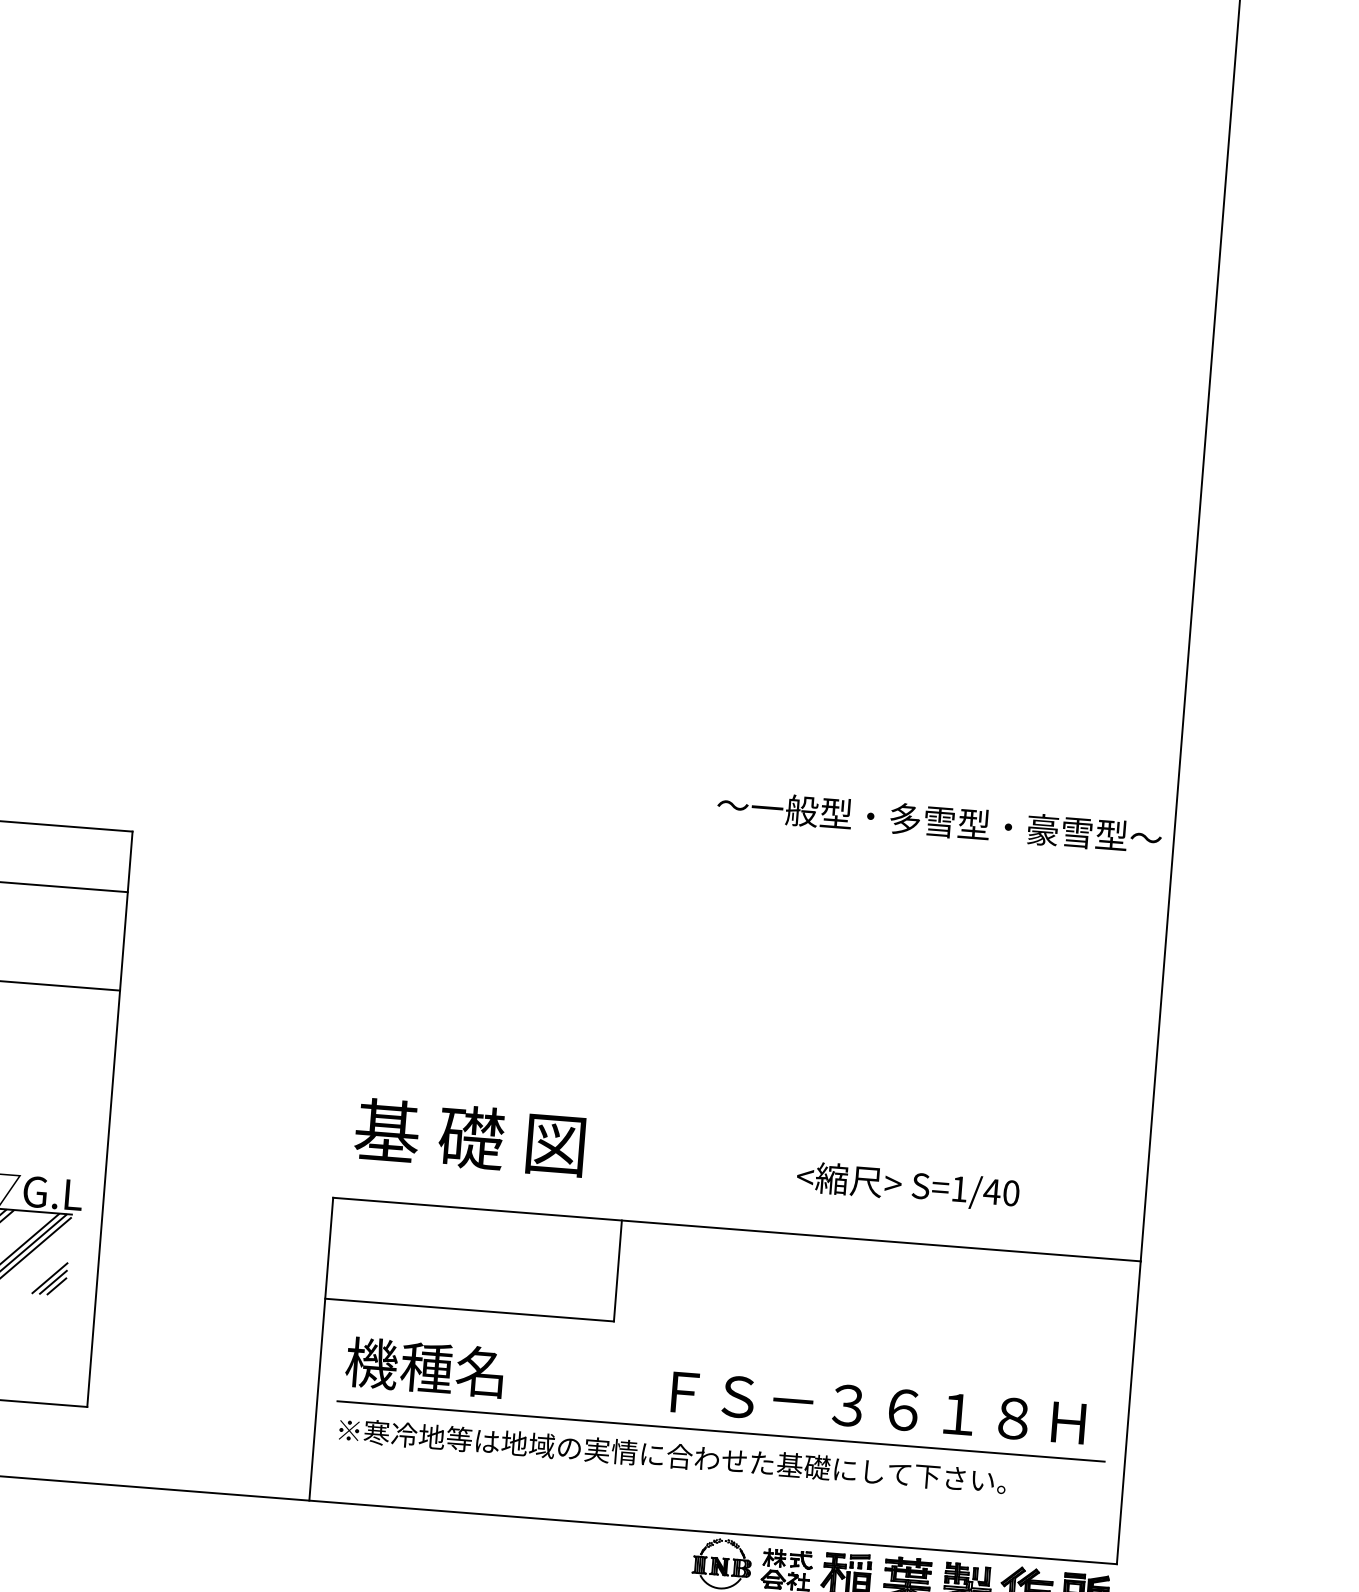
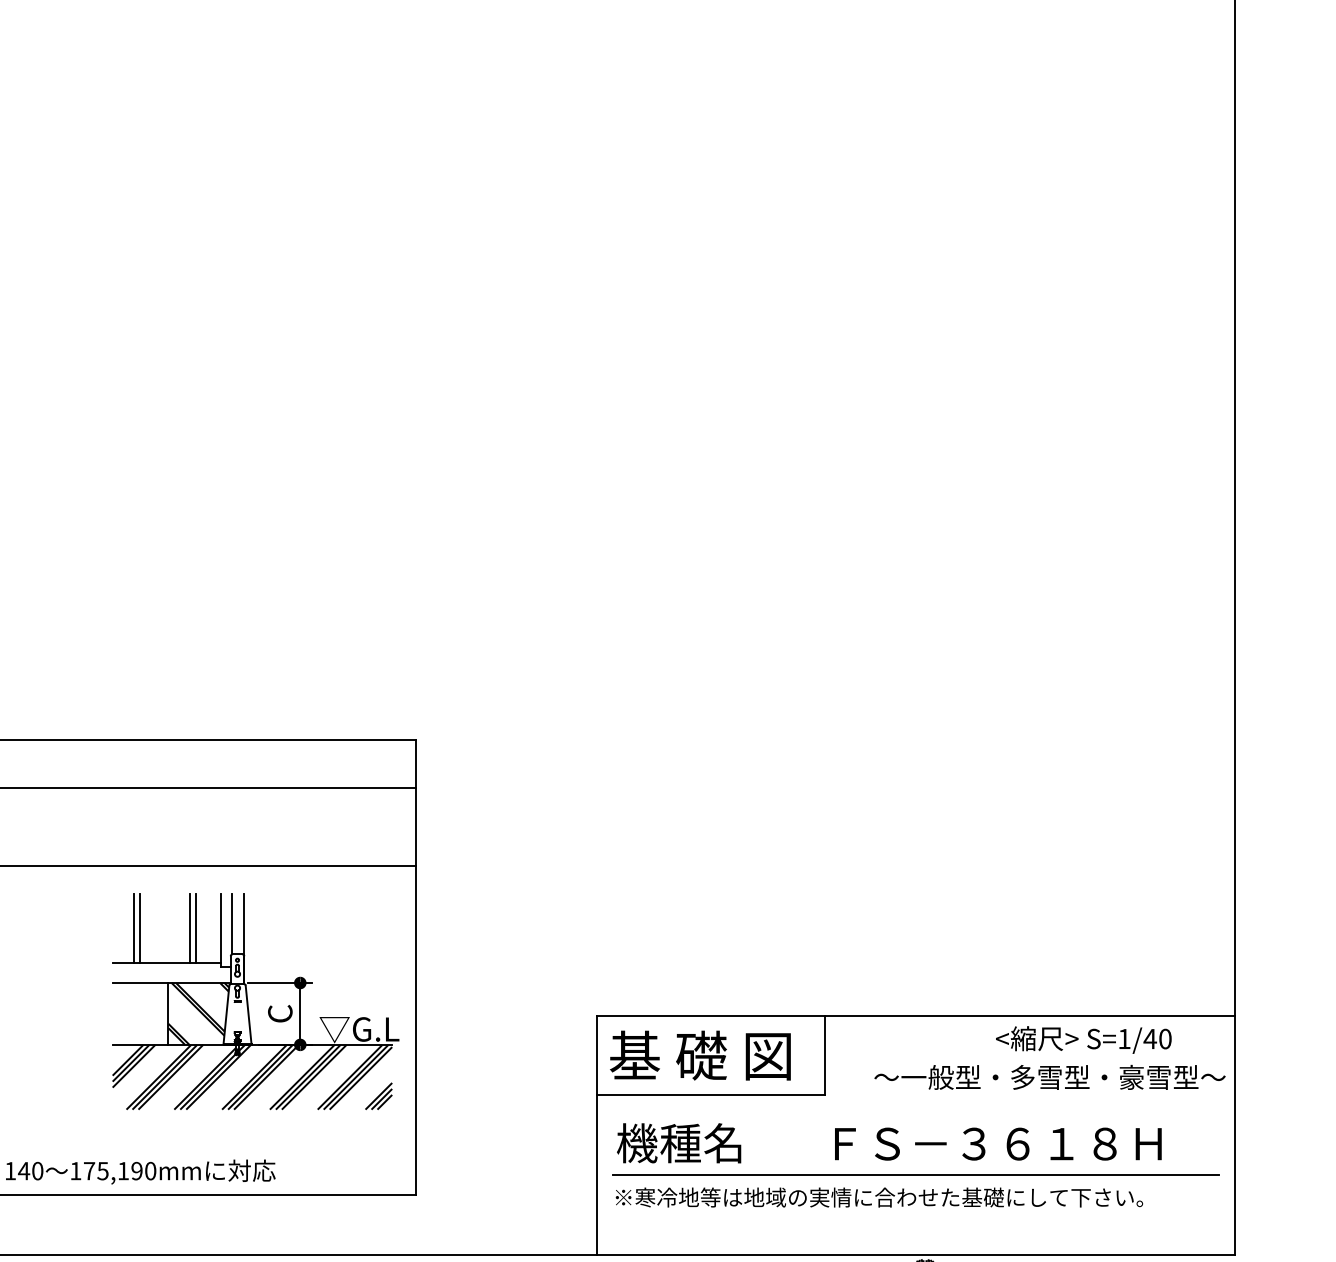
text: (939, 820) -> (1049, 1076), moved
text: (470, 1137) -> (700, 1055), moved
text: (907, 1185) -> (1083, 1039), moved
text: (878, 1407) -> (998, 1143), moved

